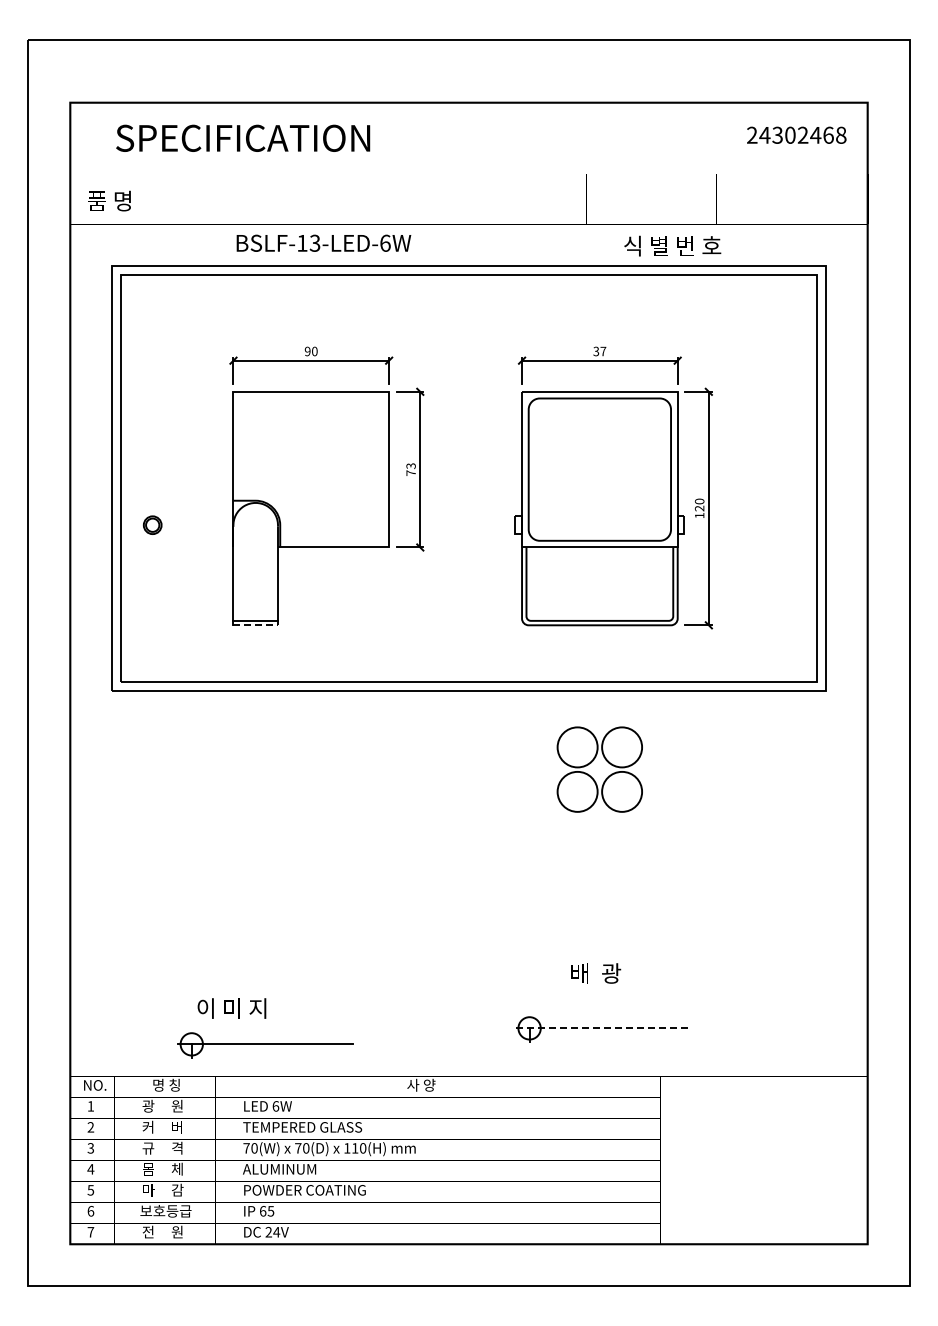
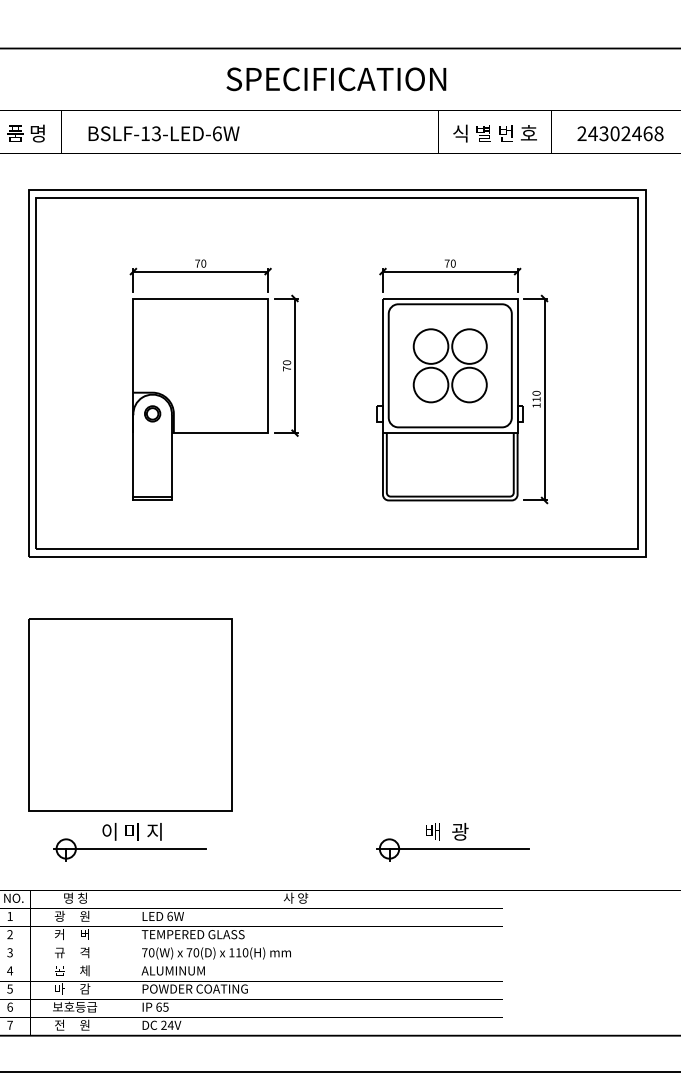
text: (796, 134) -> (620, 133), moved
text: (243, 137) -> (336, 78), moved
text: (323, 242) -> (163, 133), moved
text: (672, 245) -> (494, 133), moved
text: (307, 351) -> (197, 263), 90 -> 70
text: (599, 351) -> (449, 263), 37 -> 70
text: (410, 465) -> (286, 362), 73 -> 70
text: (699, 508) -> (536, 399), 120 -> 110
part: (152, 524) -> (152, 413), moved
line: (256, 625) -> (153, 500), dashed -> solid
part: (592, 762) -> (443, 359), moved
part: (229, 873) -> (129, 715), added
text: (596, 973) -> (447, 831), moved
line: (603, 1028) -> (453, 849), dashed -> solid
part: (265, 1045) -> (129, 849), moved

